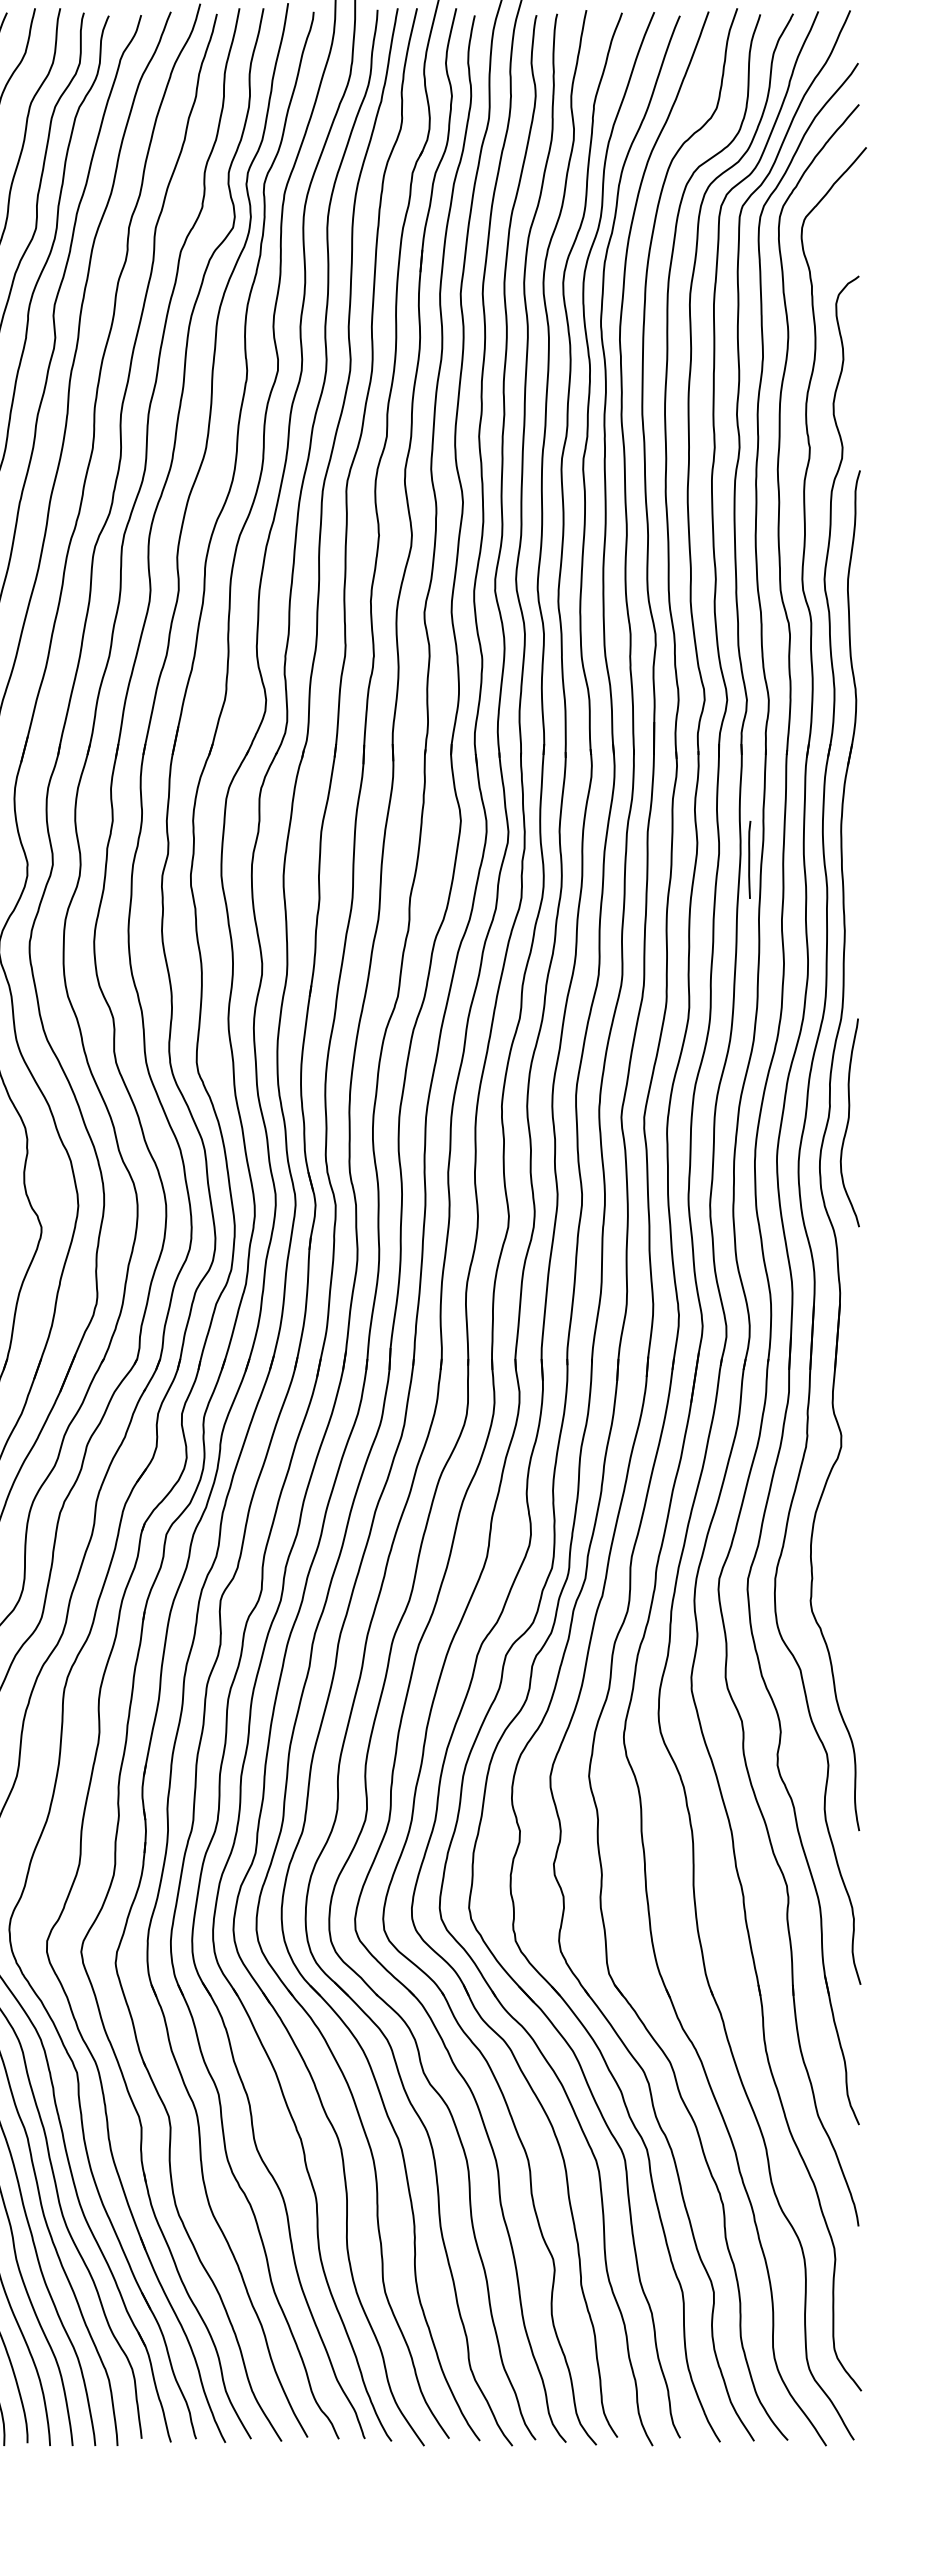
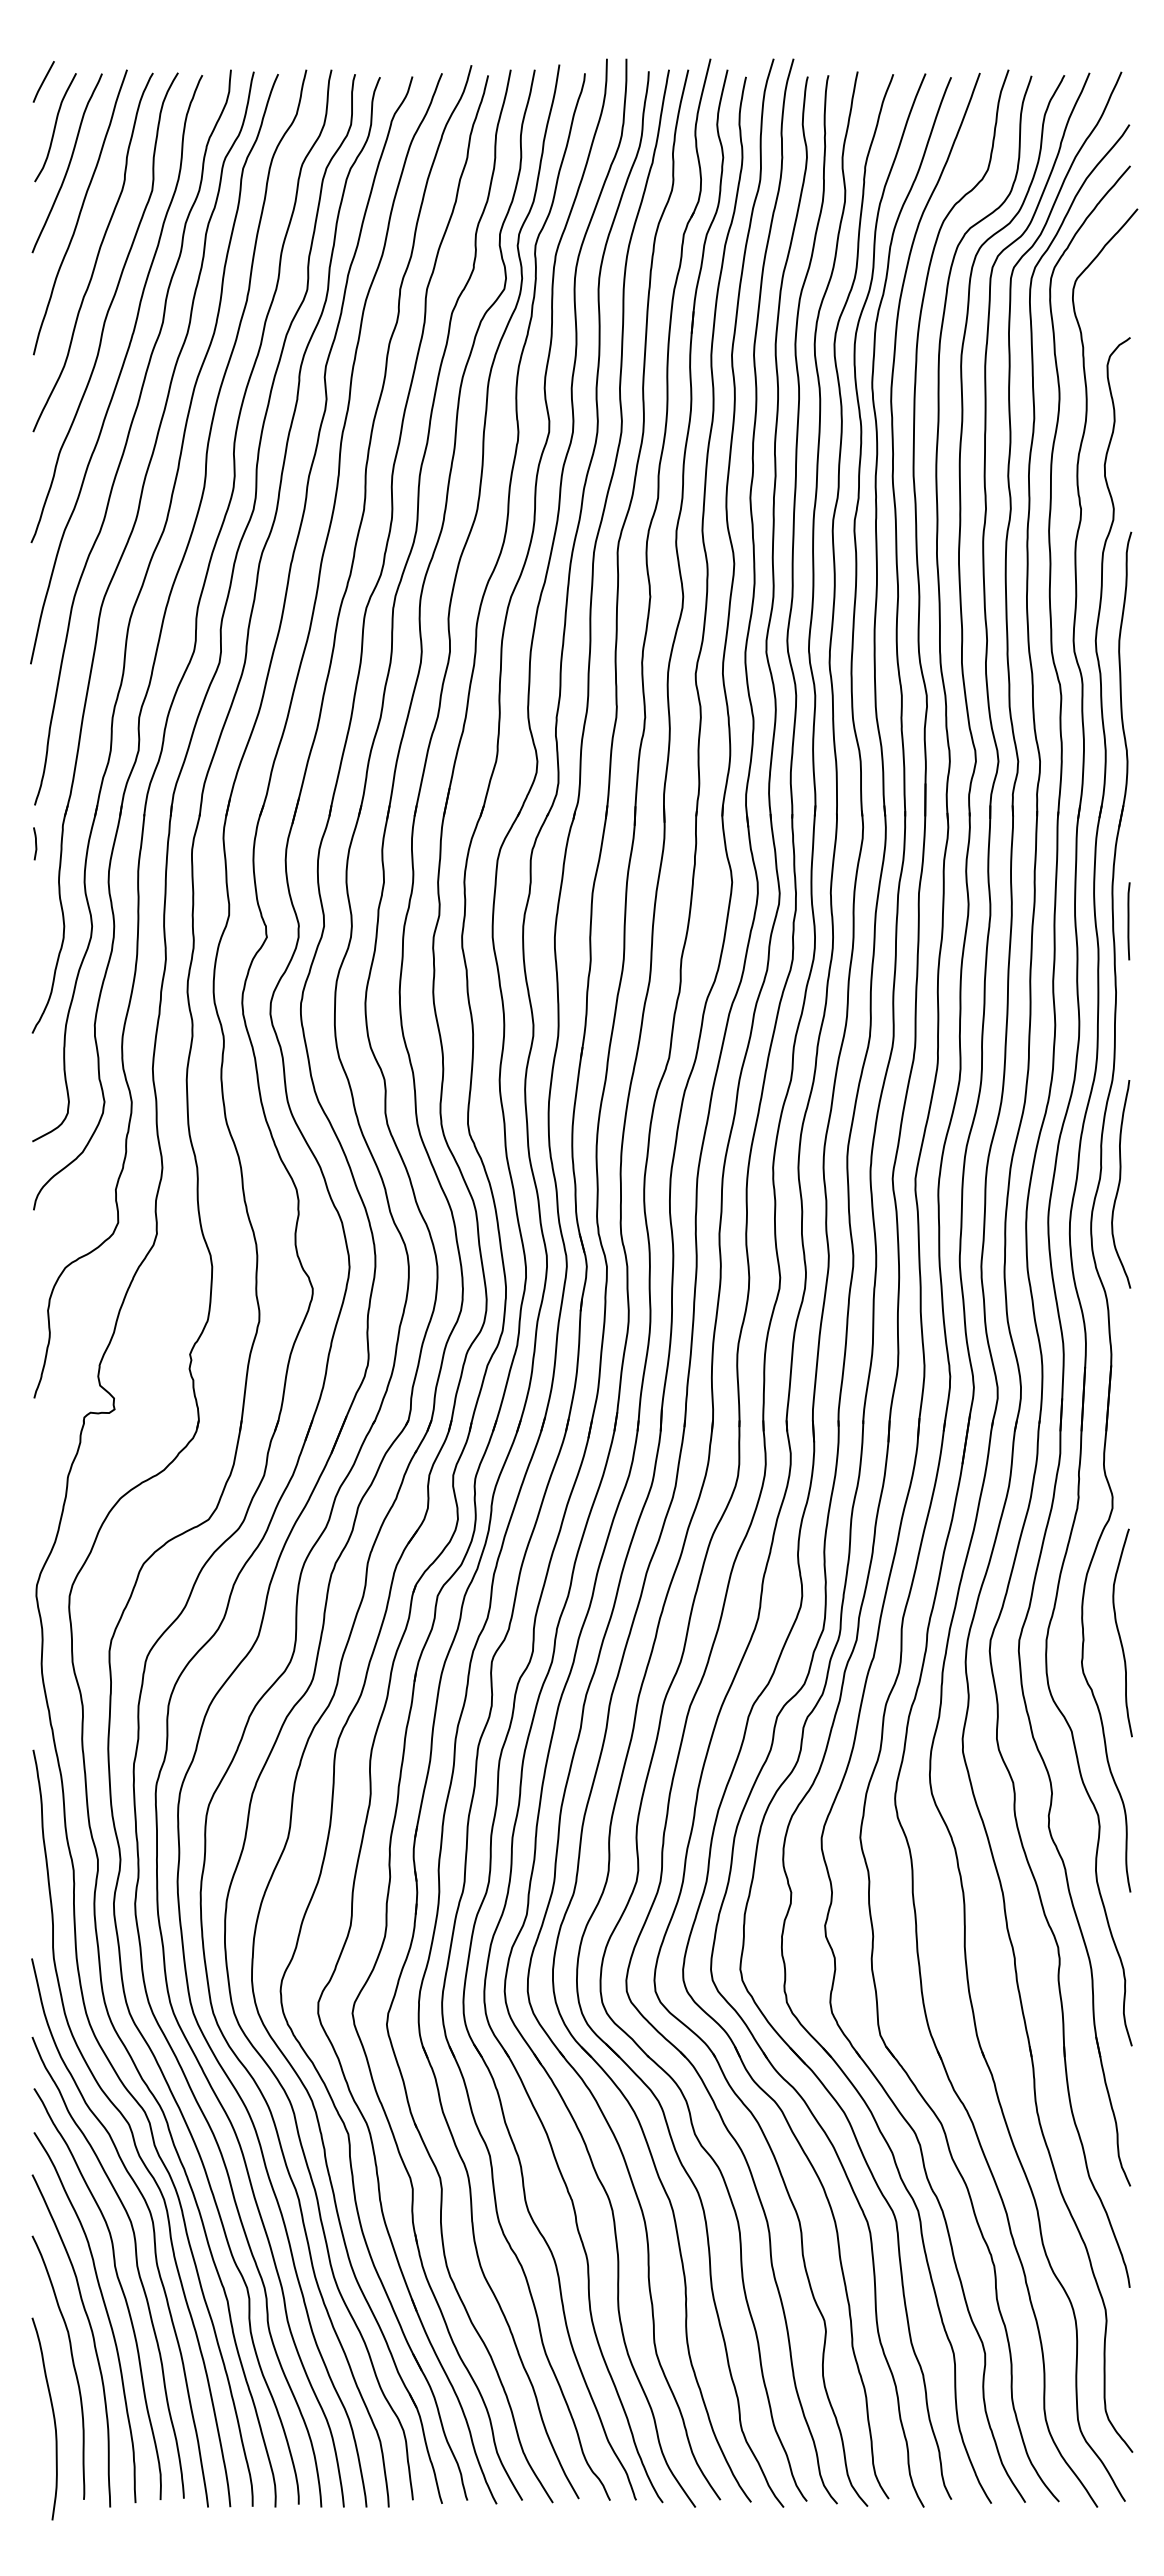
line: (749, 860) -> (1128, 921), moved
curve: (849, 1573) -> (1120, 1634), added

